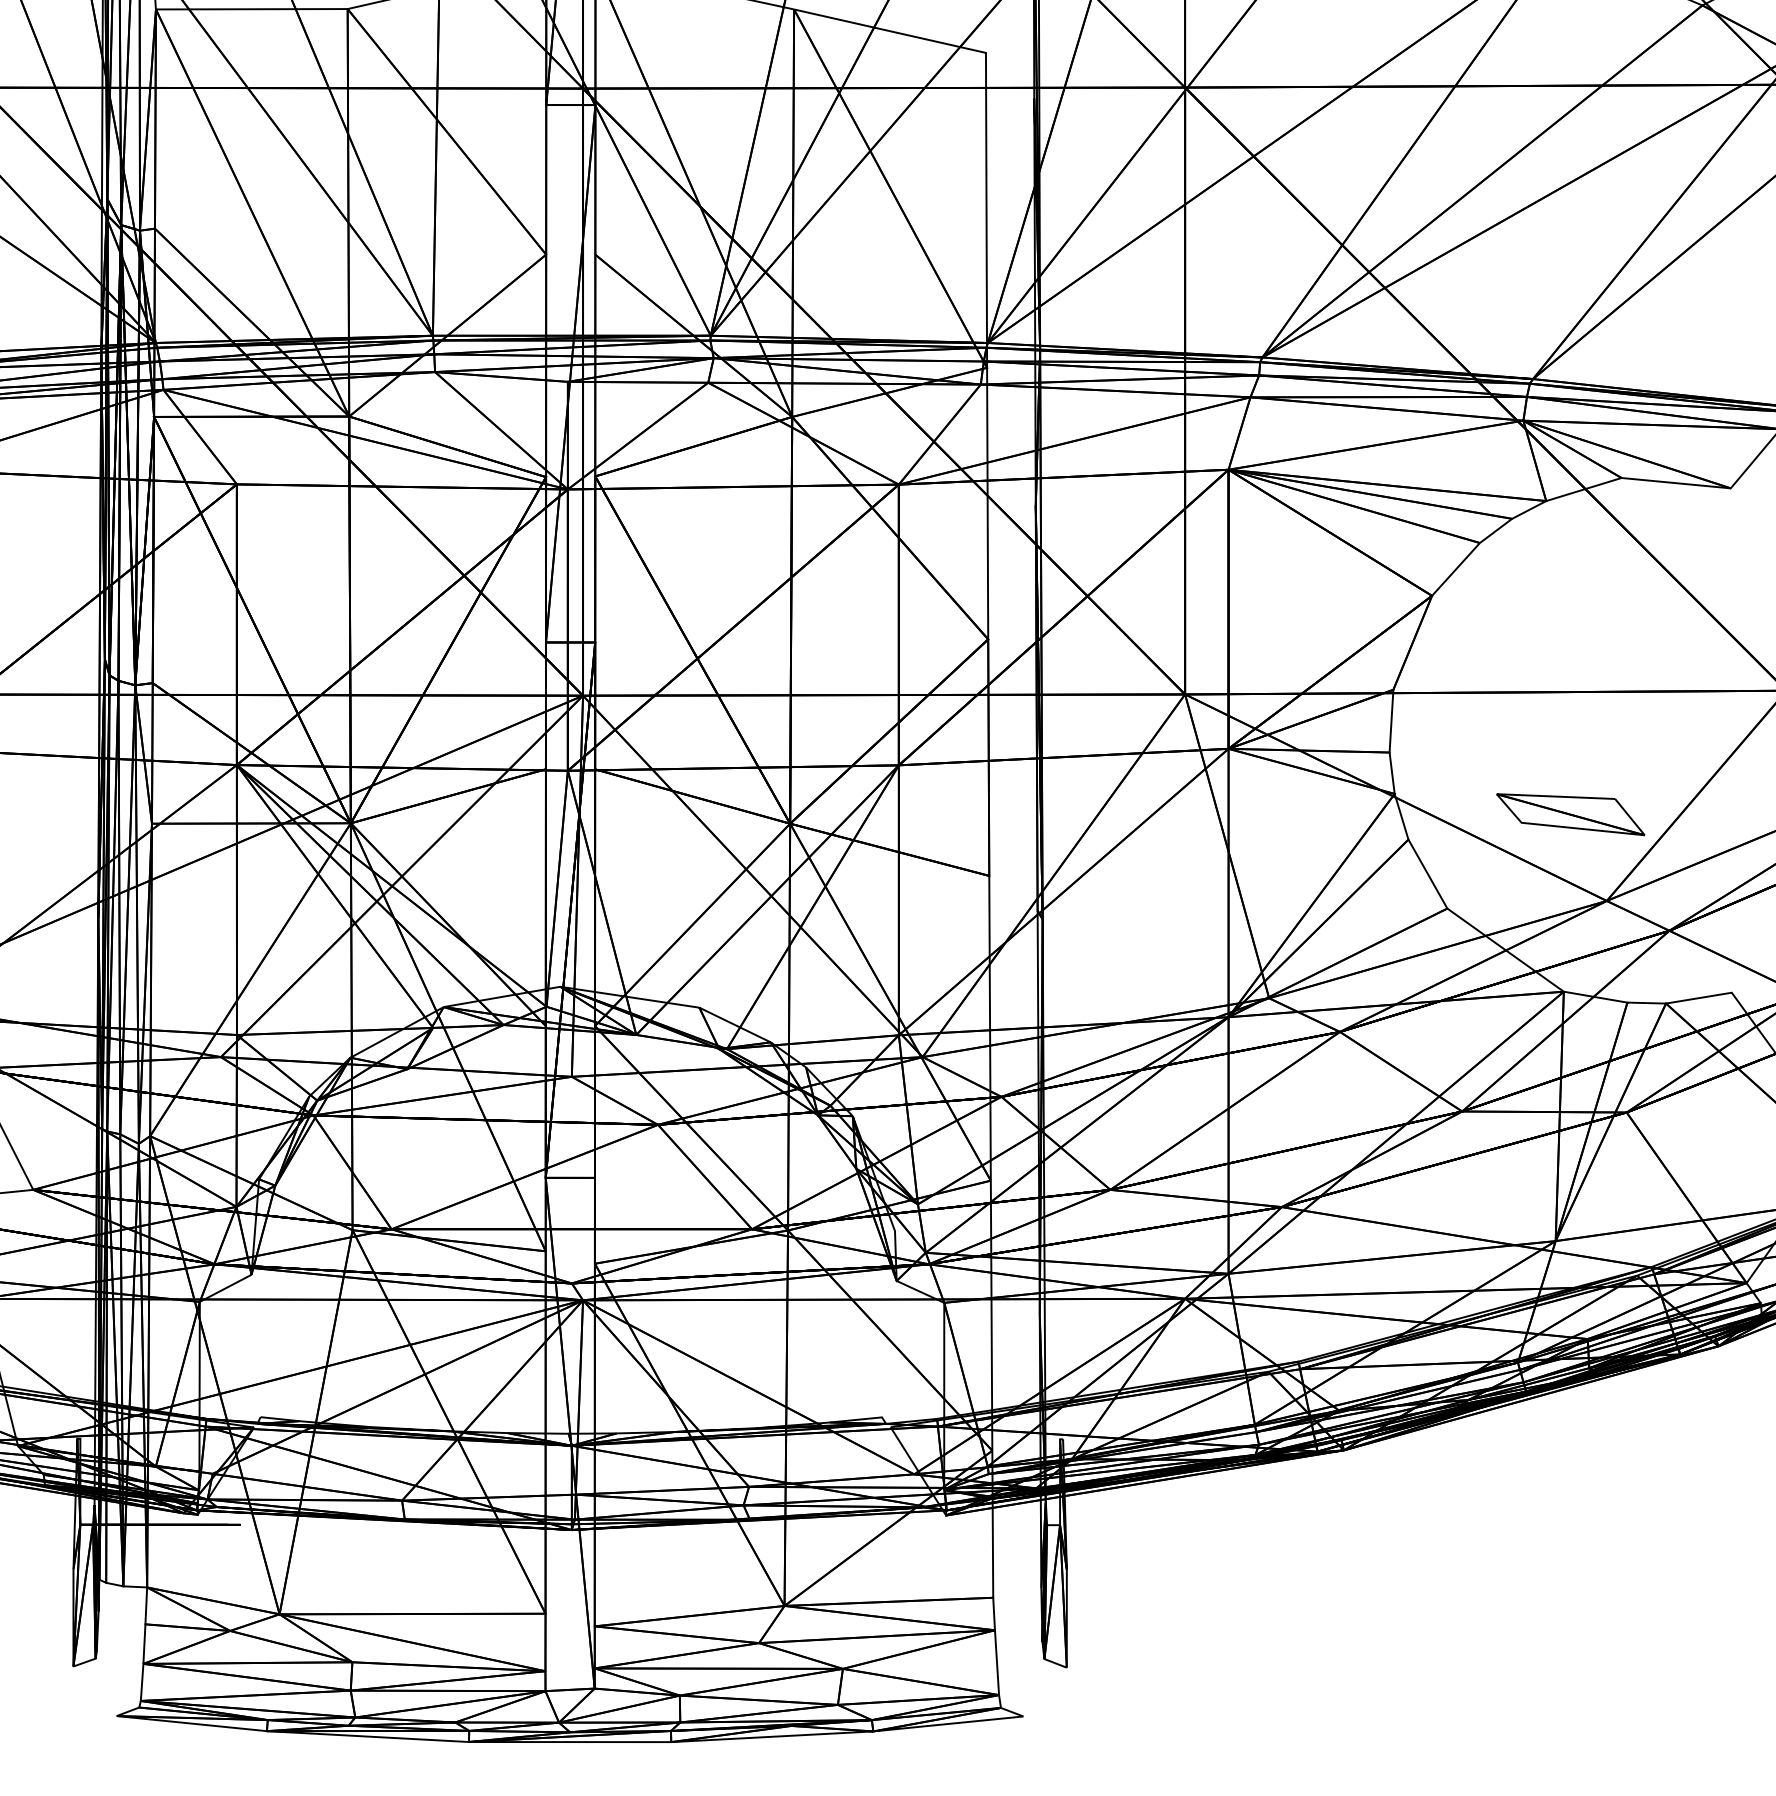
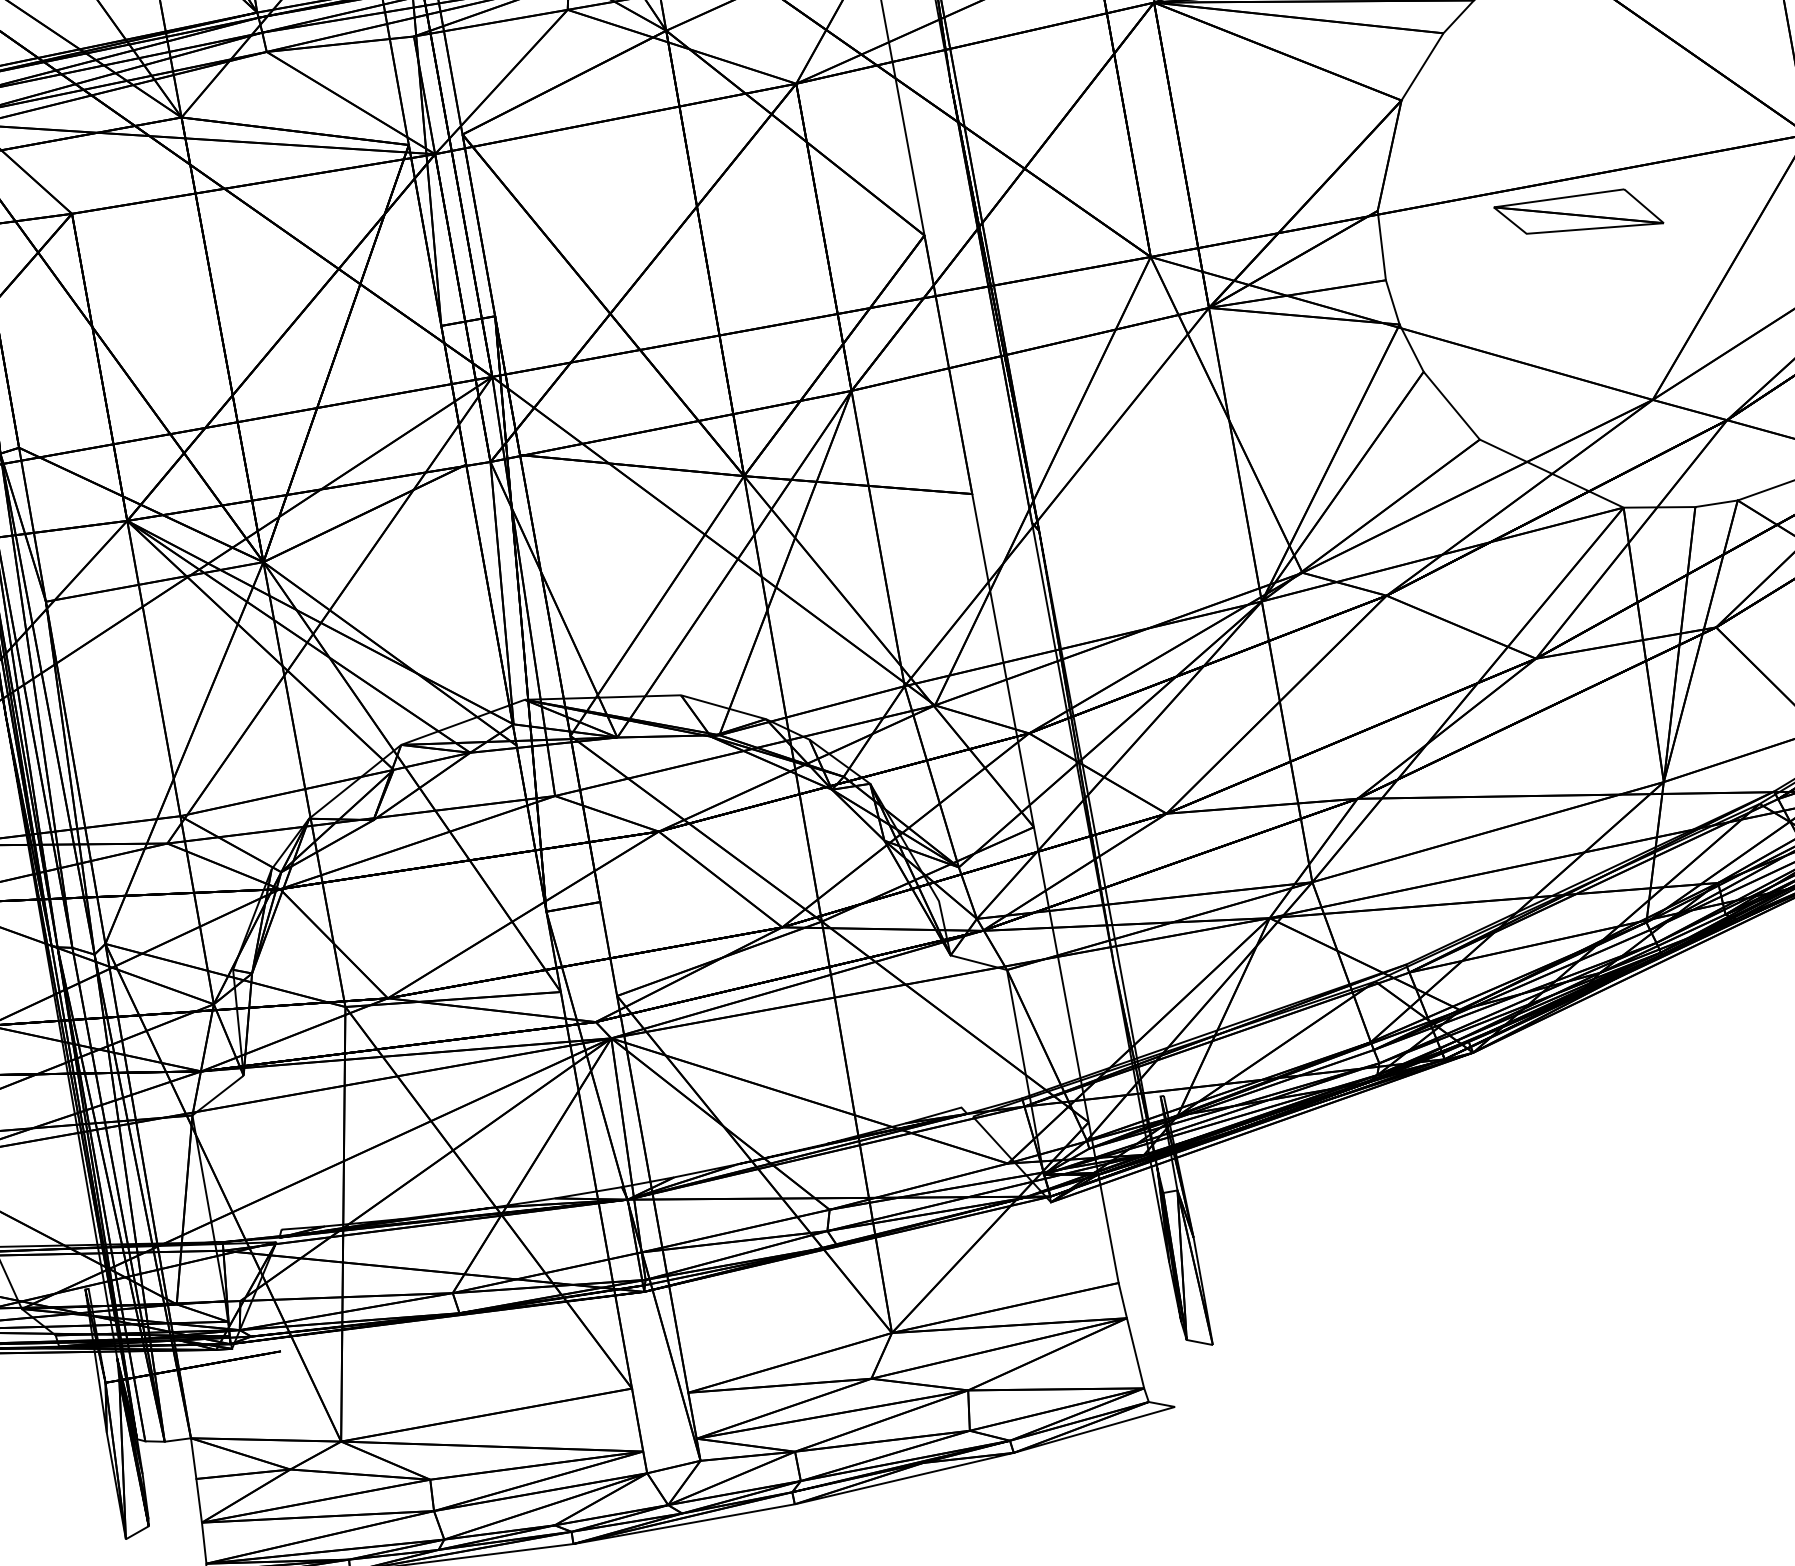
part: (1570, 814) -> (1578, 215), moved

